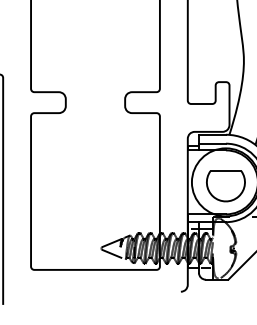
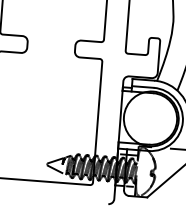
part: (225, 186) -> (150, 122), removed

